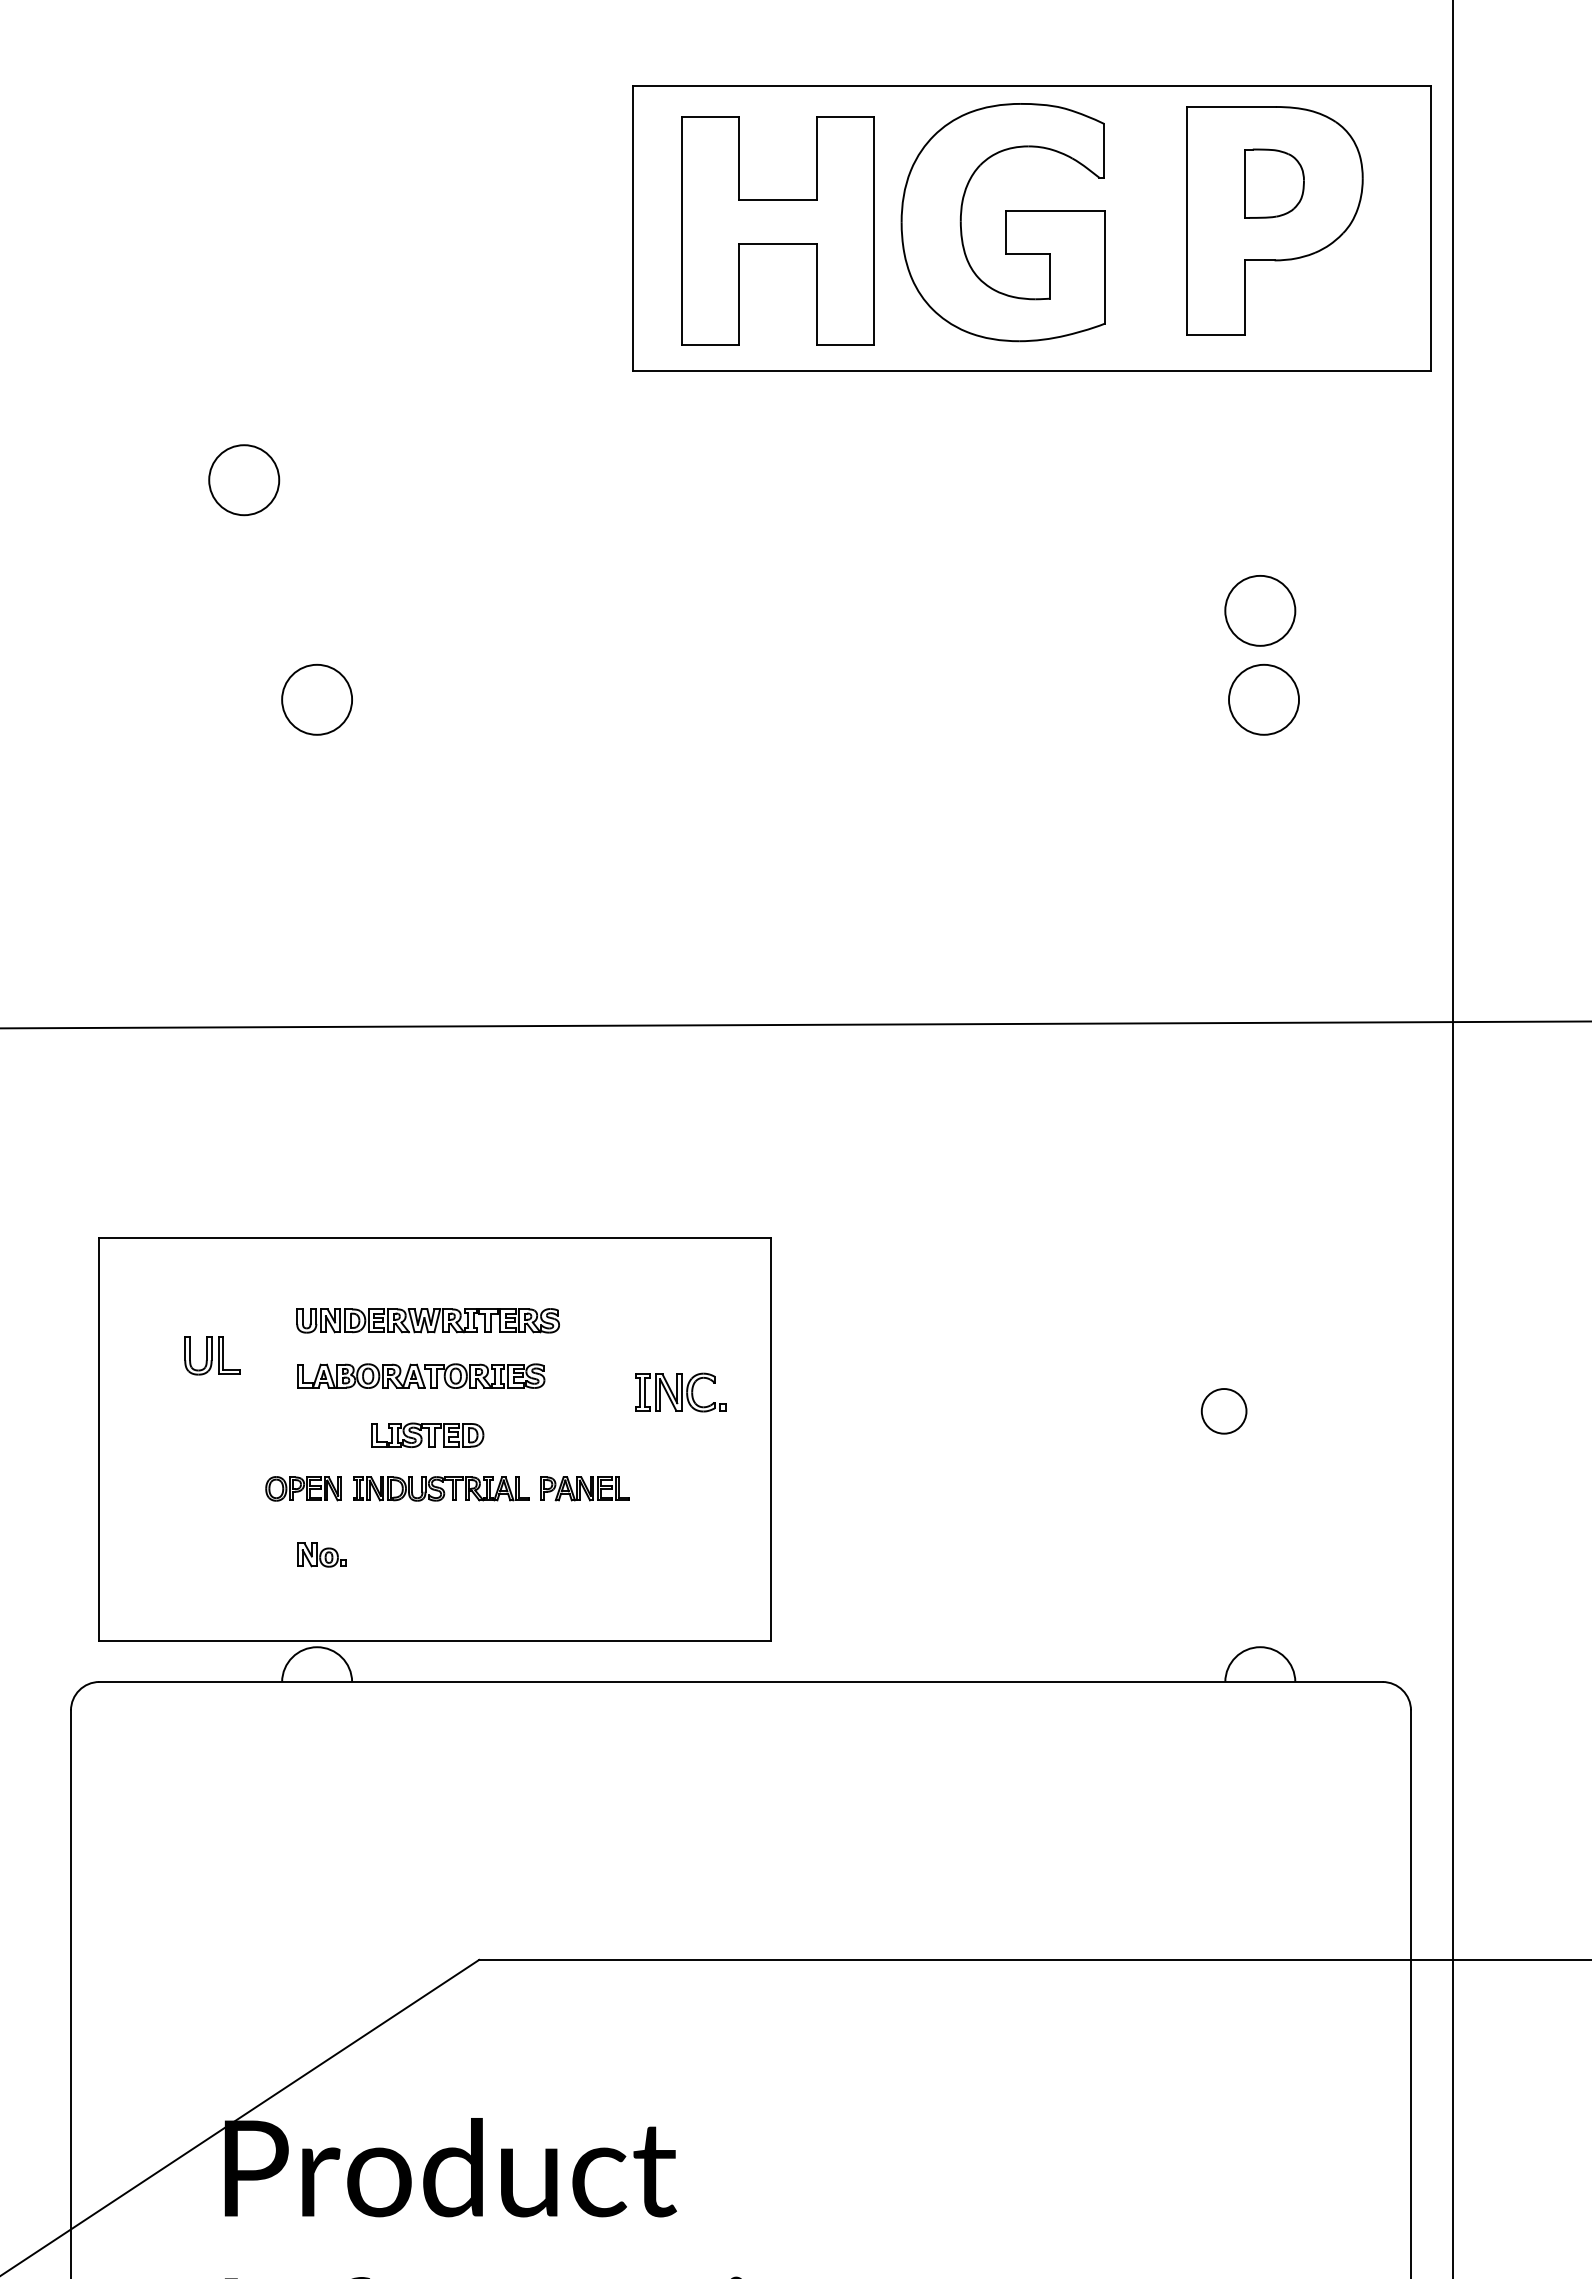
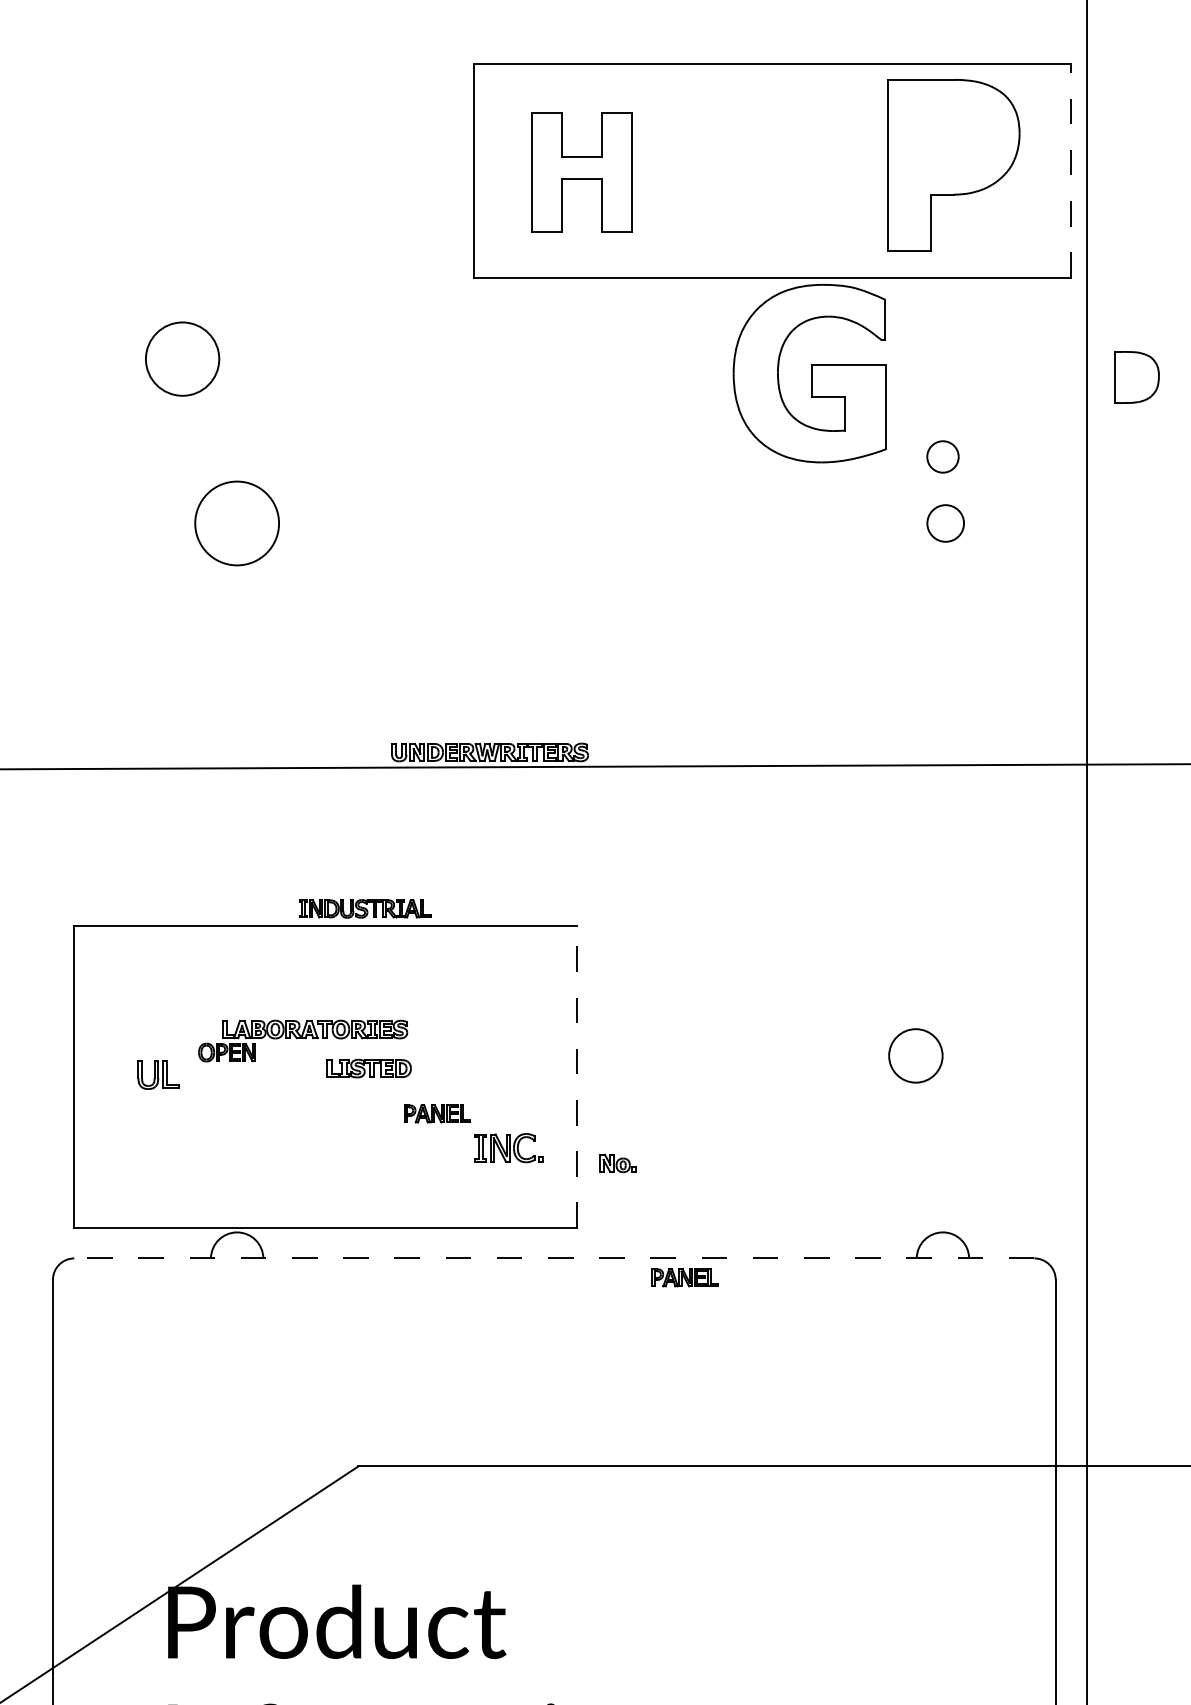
part: (1274, 183) -> (1136, 377), moved
part: (1002, 222) -> (809, 373), moved
line: (1431, 228) -> (1071, 170), solid -> dashed
part: (777, 230) -> (581, 172), size x0.7
circle: (244, 480) -> (182, 359), size x1.4
circle: (1260, 610) -> (943, 456), size x0.6
circle: (317, 699) -> (237, 523), size x1.6
circle: (1264, 699) -> (946, 523), size x0.7
part: (427, 1320) -> (489, 752), moved
part: (212, 1355) -> (158, 1074), moved
part: (680, 1392) -> (509, 1148), moved
circle: (1223, 1411) -> (915, 1056), size x1.6
part: (427, 1434) -> (369, 1068), moved
line: (771, 1439) -> (577, 1076), solid -> dashed
part: (303, 1488) -> (226, 1052), moved
part: (441, 1488) -> (365, 908), moved
part: (321, 1554) -> (617, 1163), moved
line: (741, 1681) -> (554, 1258), solid -> dashed
part: (915, 1707) -> (684, 1277), added

